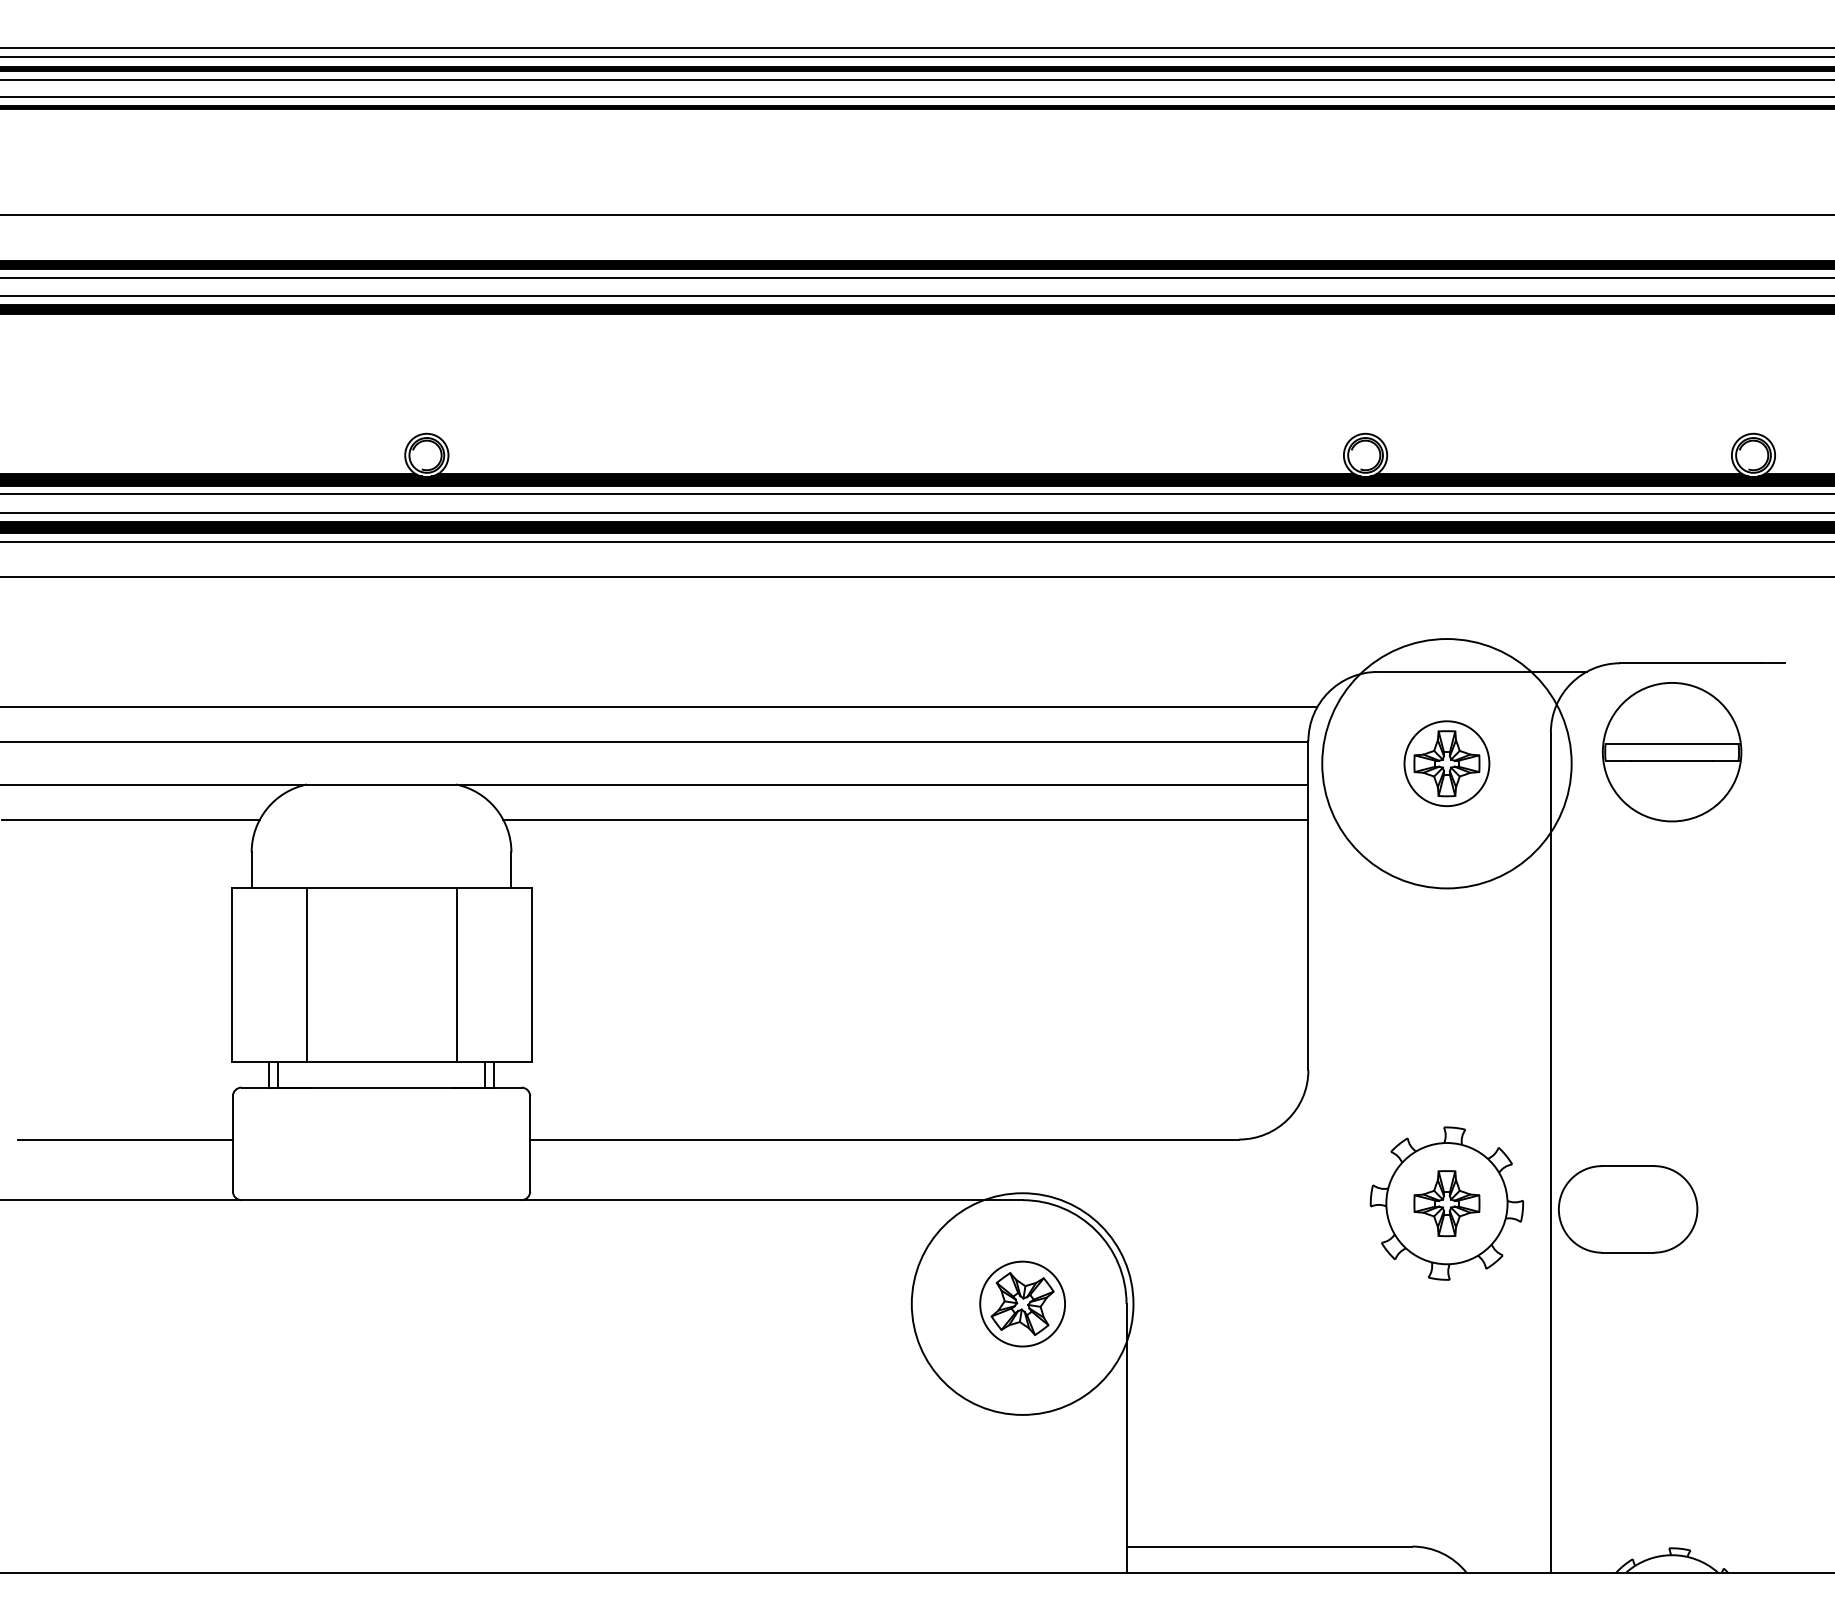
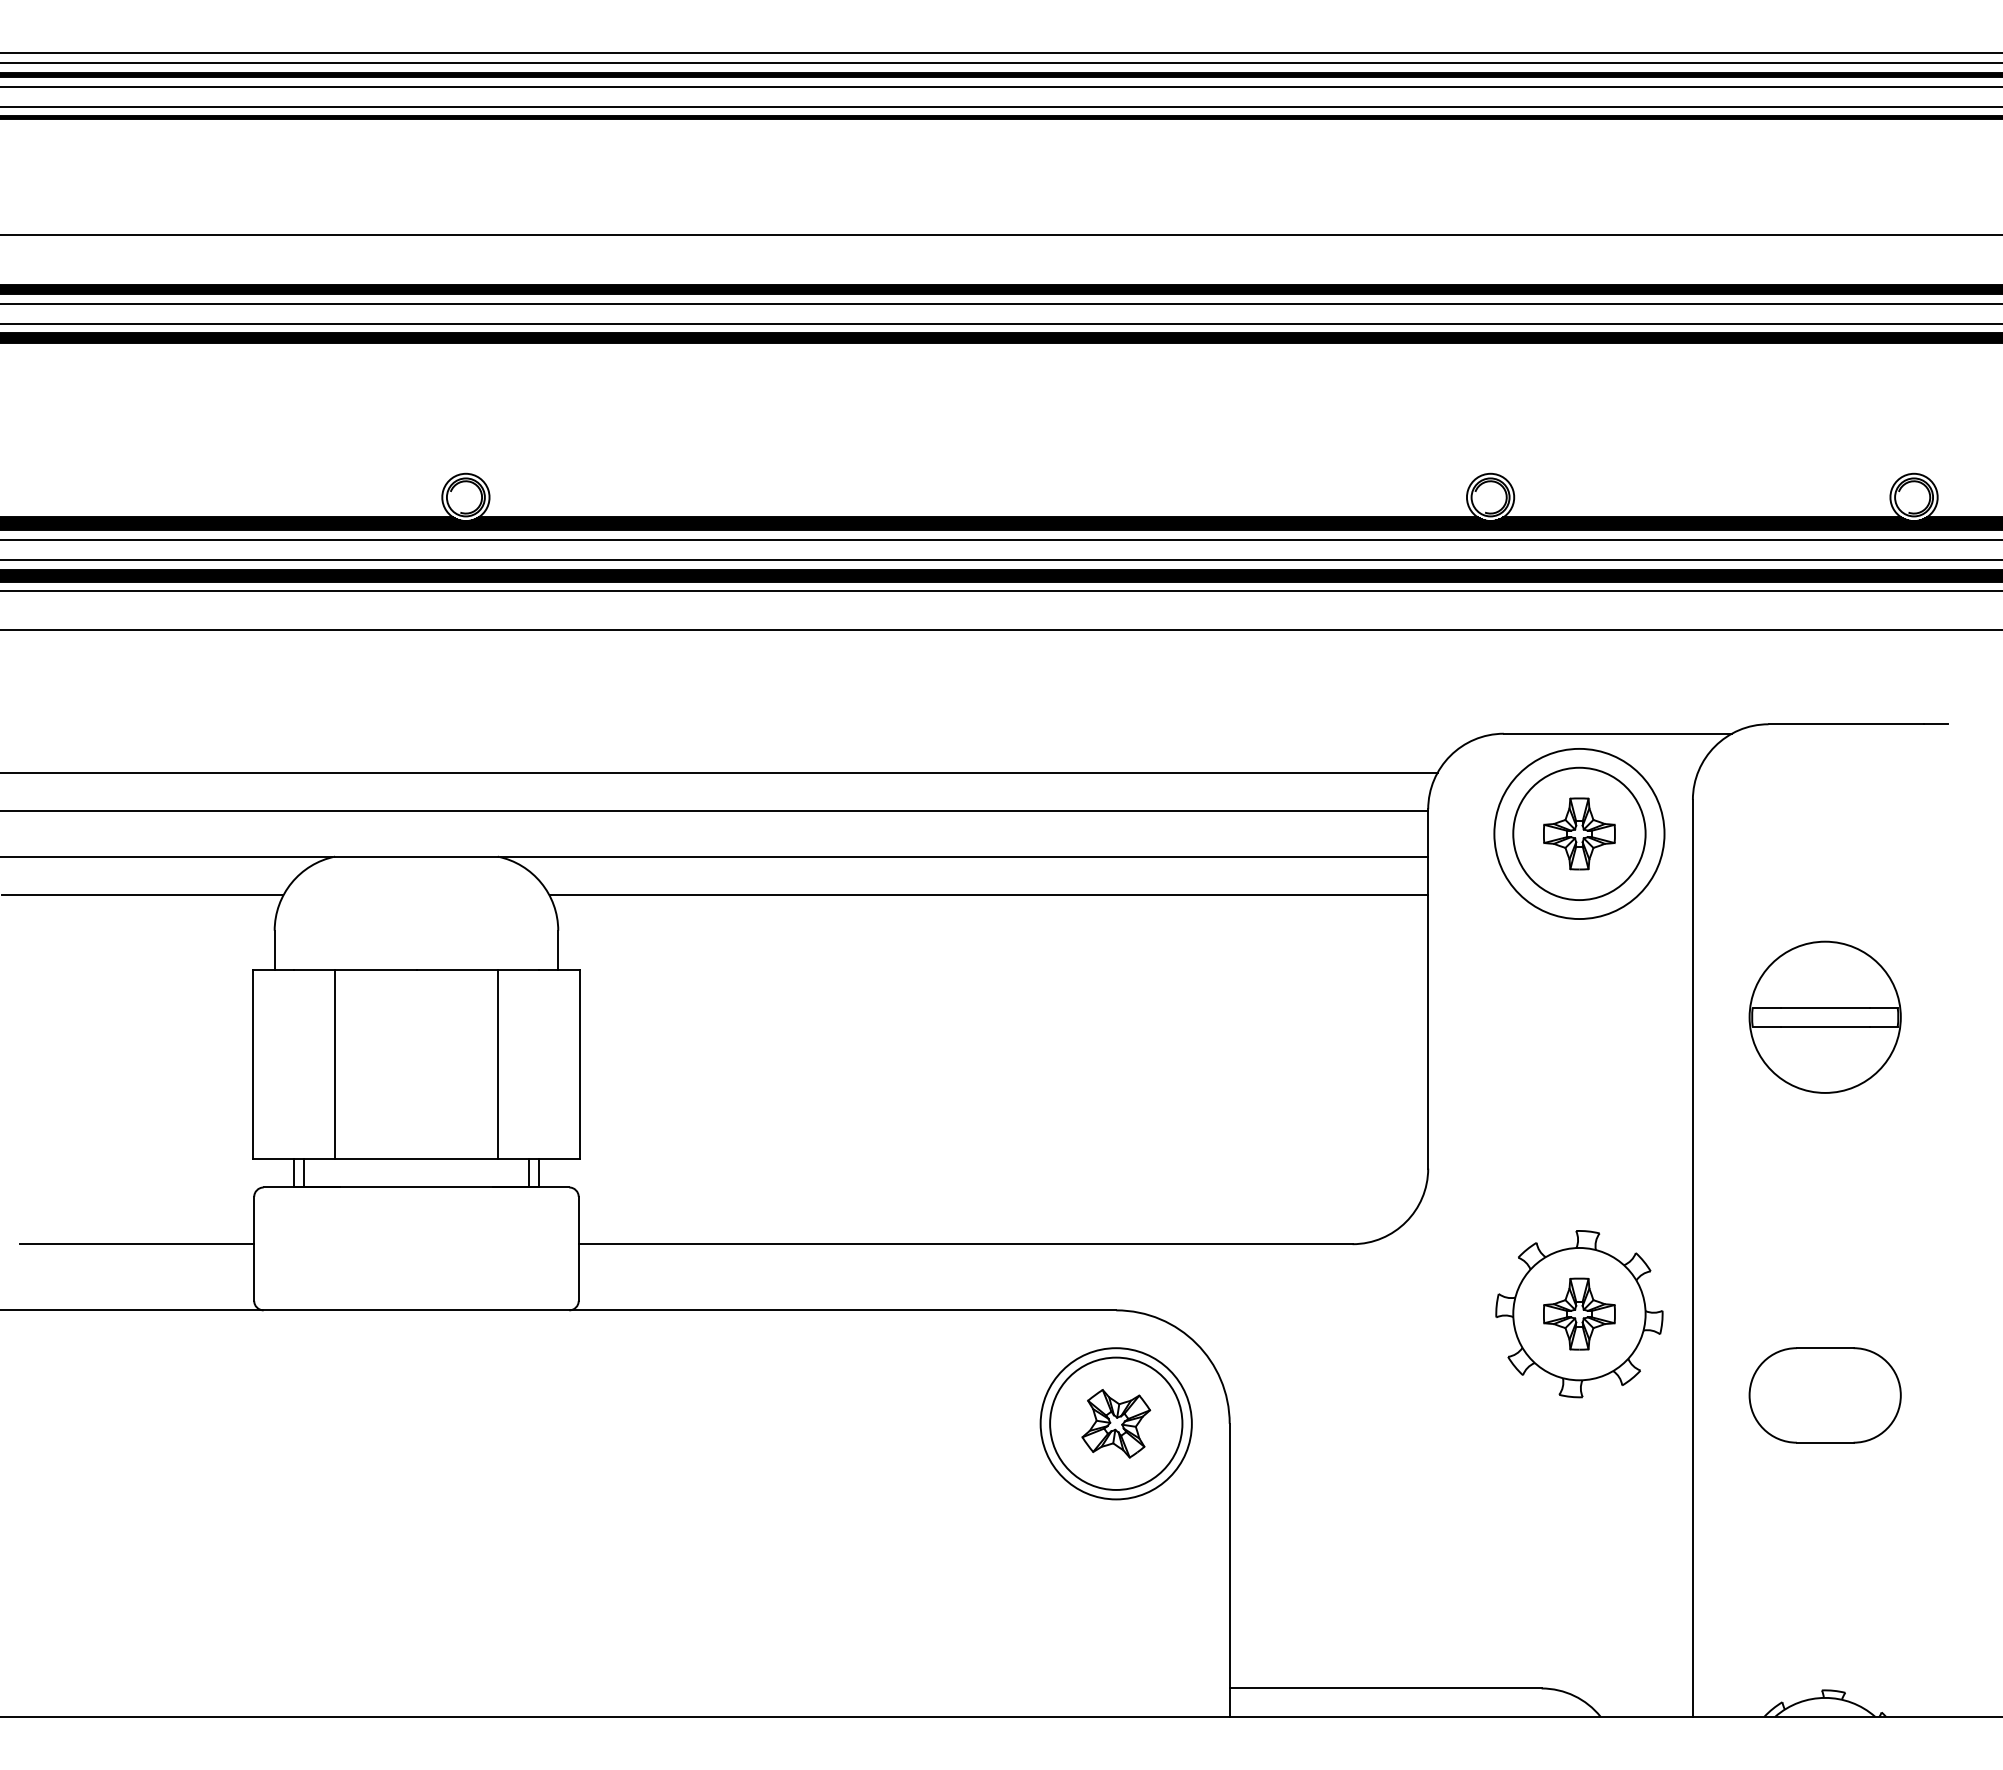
part: (1671, 751) -> (1824, 1016), moved
circle: (1447, 763) -> (1579, 833), size x0.62
circle: (1447, 763) -> (1579, 833), size x1.43
part: (1627, 1209) -> (1824, 1395), moved
circle: (1021, 1303) -> (1115, 1423), size x0.62
circle: (1022, 1303) -> (1116, 1423), size x1.43

